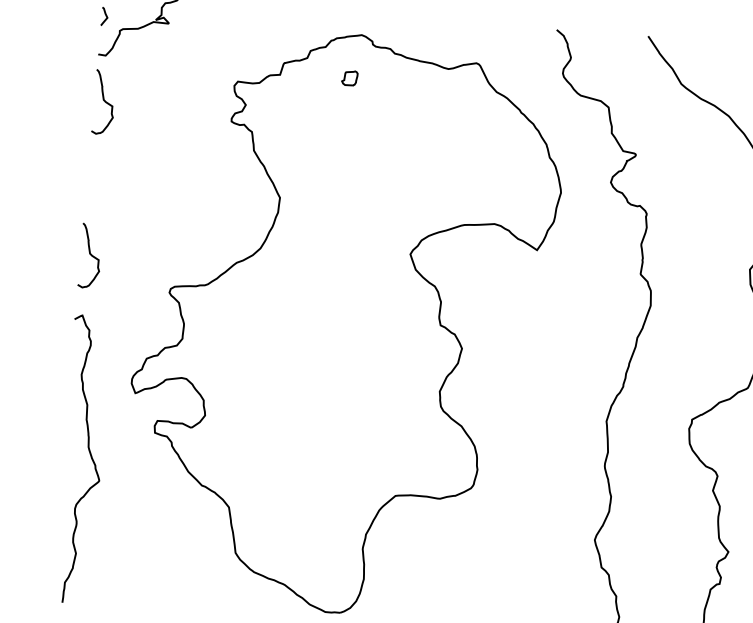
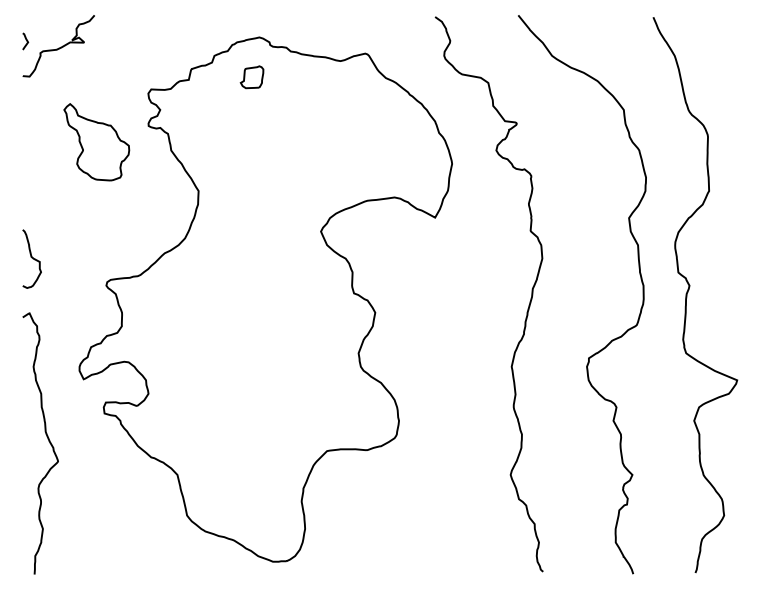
part: (349, 78) -> (251, 77), size x1.67
curve: (103, 101) -> (31, 118), removed
part: (172, 134) -> (96, 142), added

